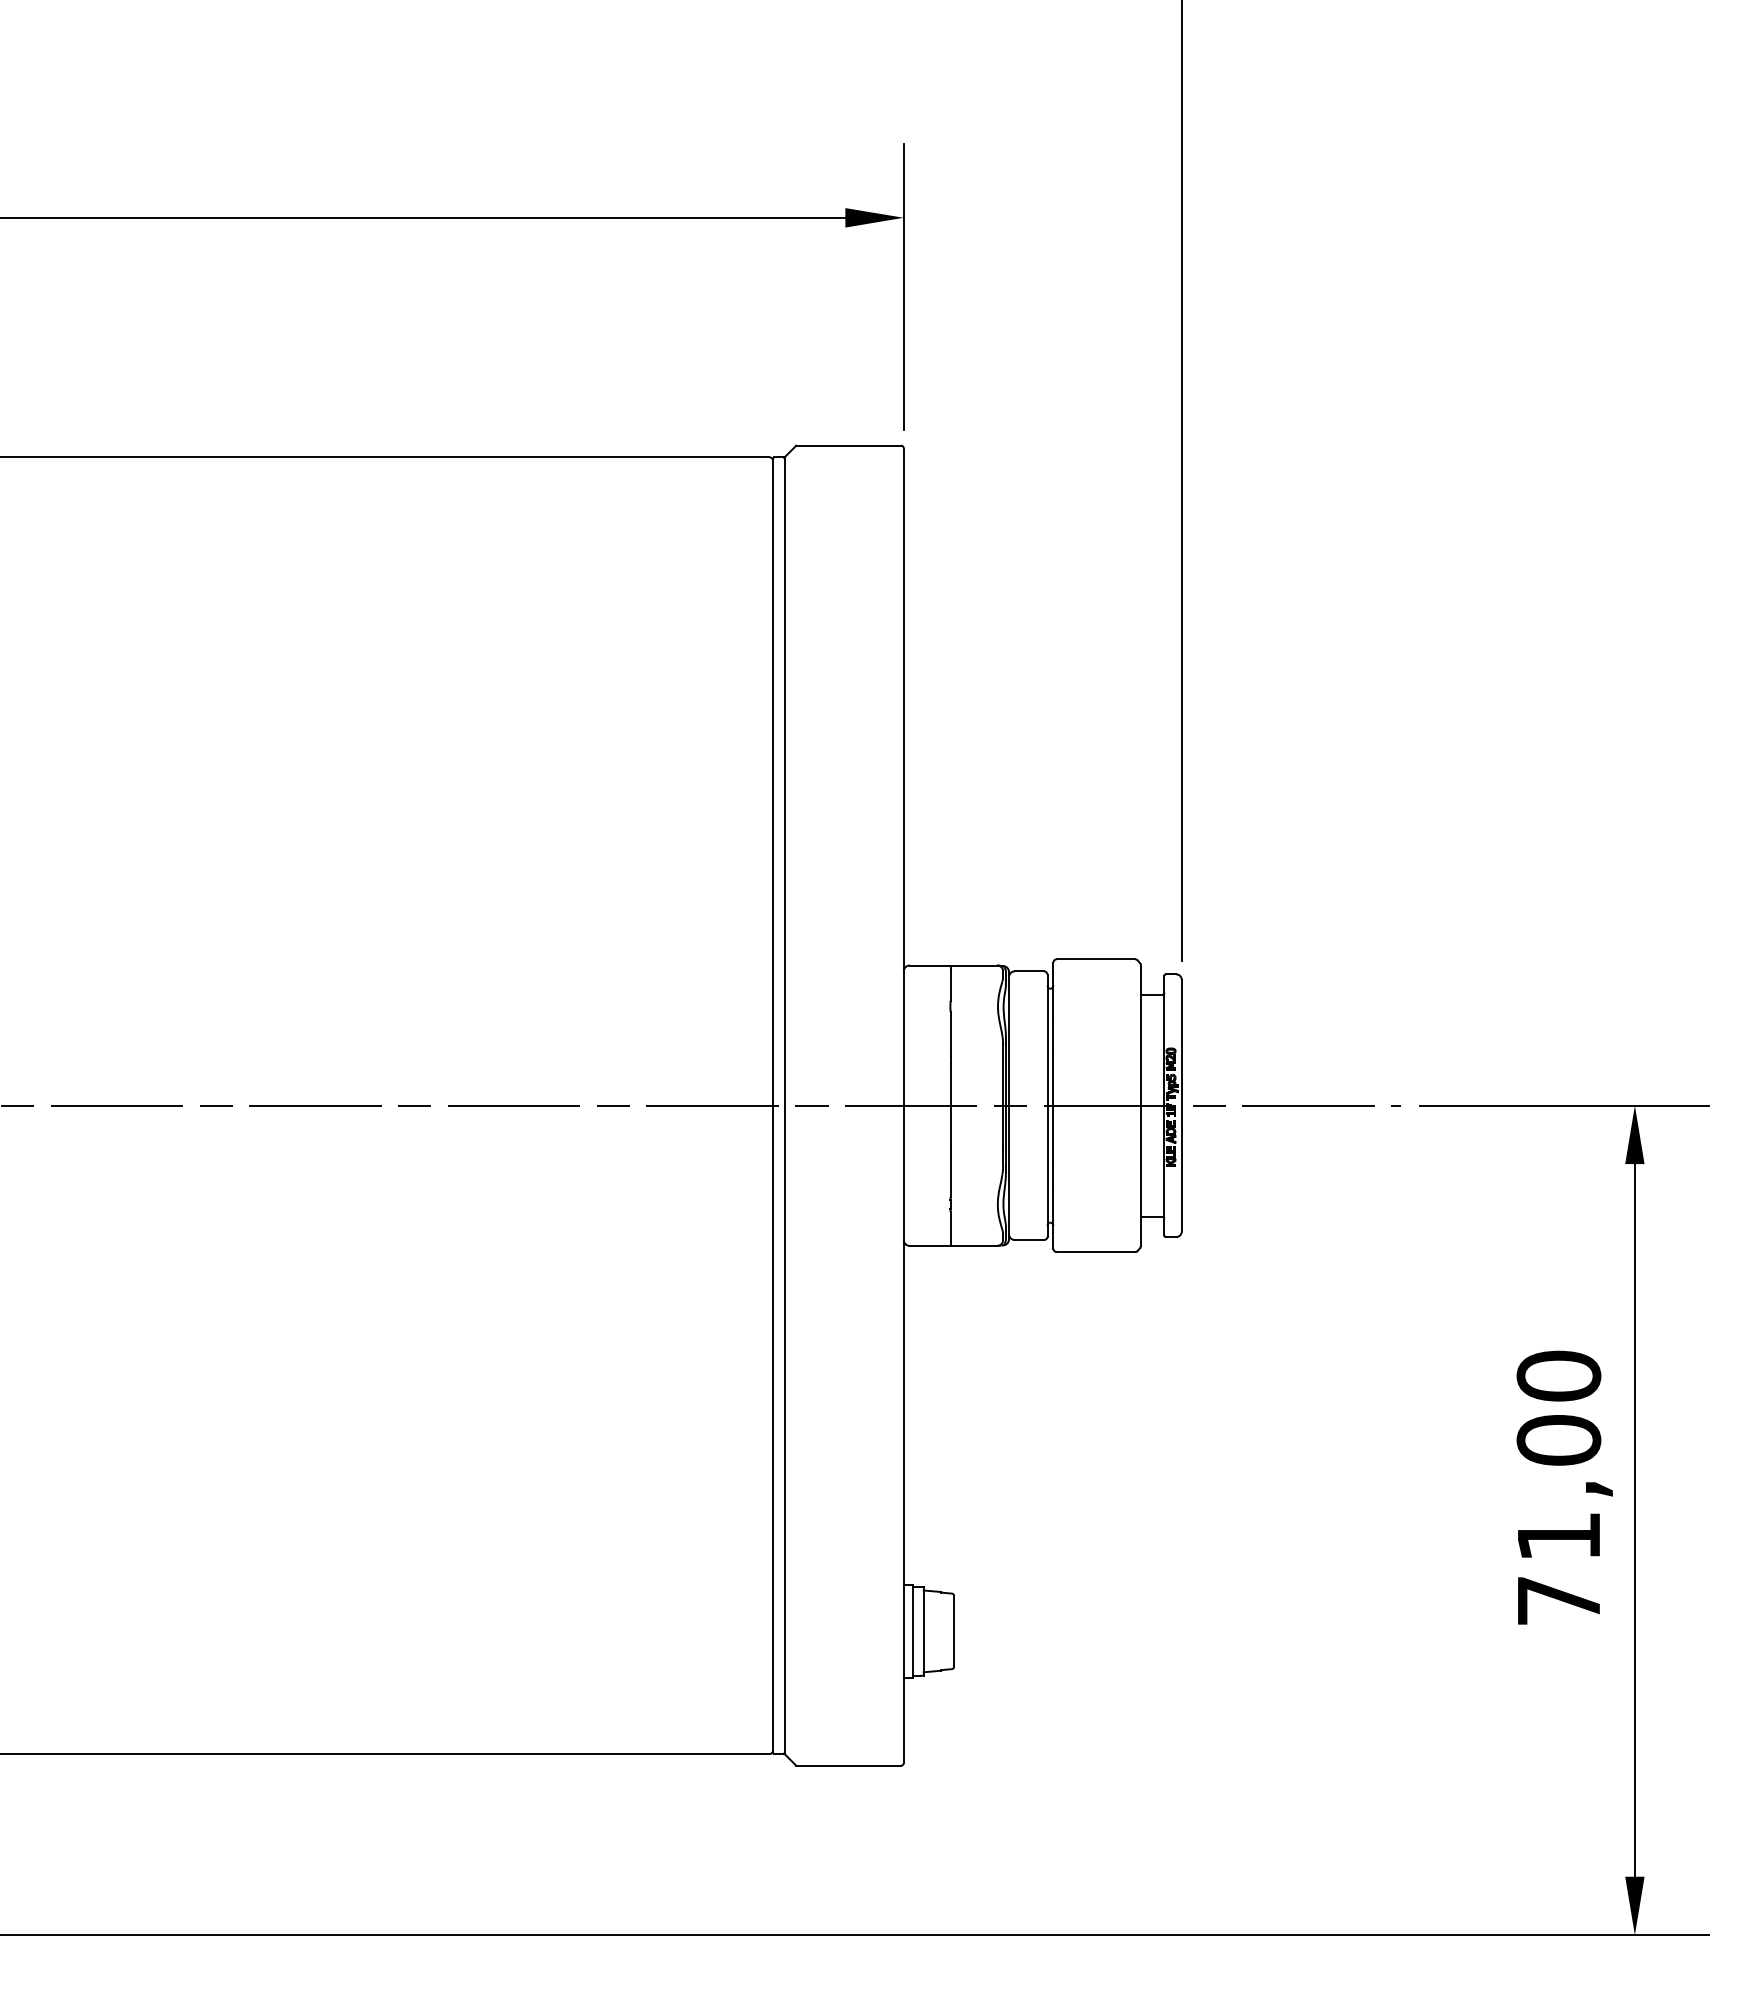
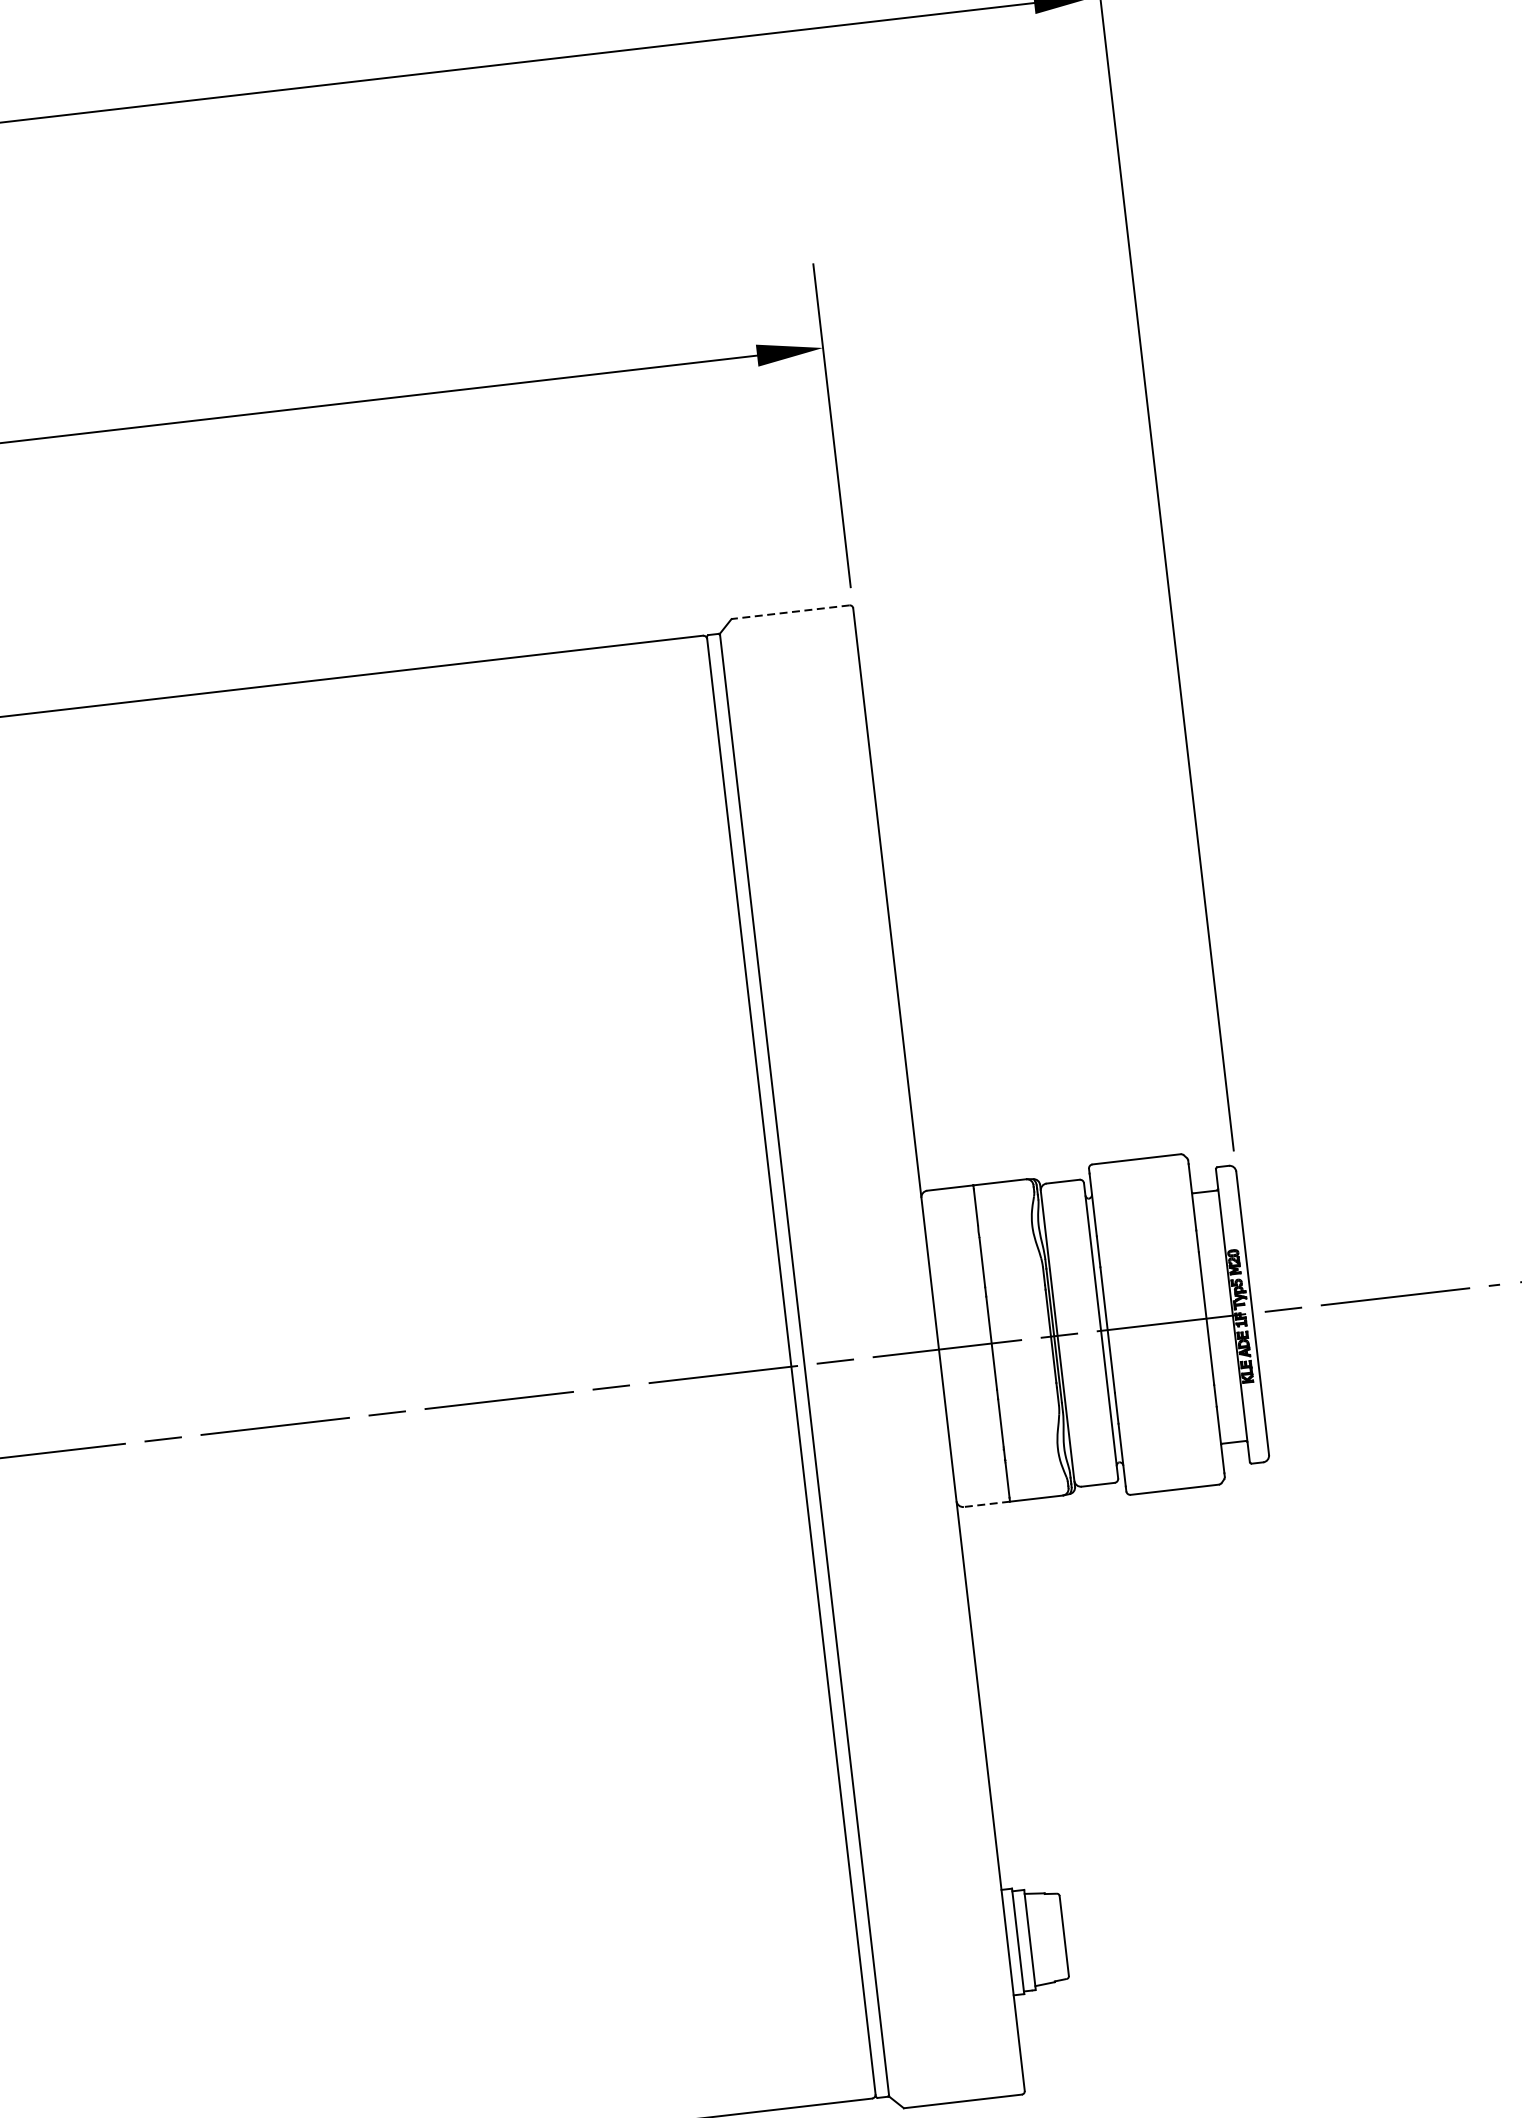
line: (848, 445) -> (790, 612), solid -> dashed
line: (929, 1245) -> (986, 1503), solid -> dashed

